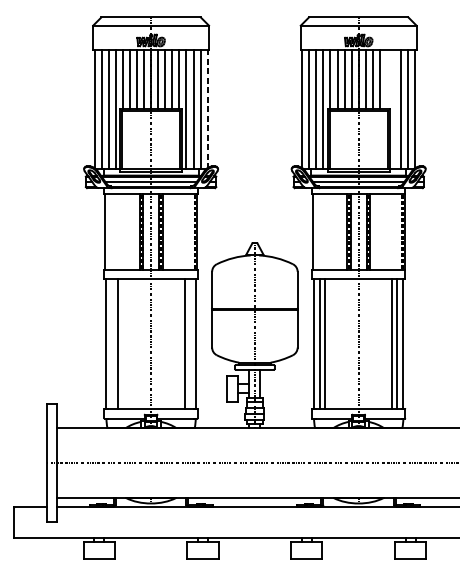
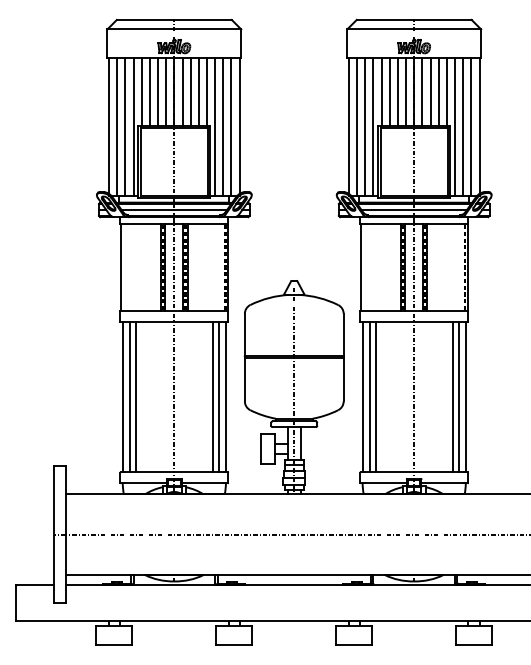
line: (386, 79) -> (446, 91), added
line: (207, 109) -> (239, 126), dashed -> solid
line: (393, 109) -> (454, 126), added
line: (112, 344) -> (129, 397), added
line: (189, 344) -> (218, 397), added

